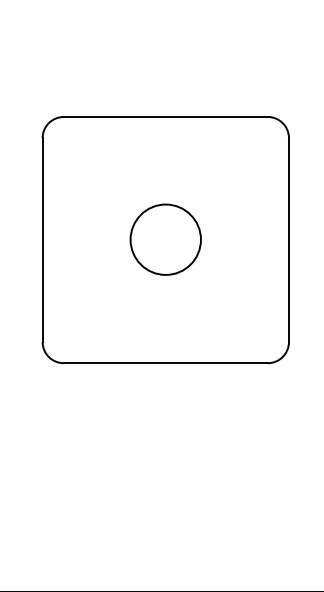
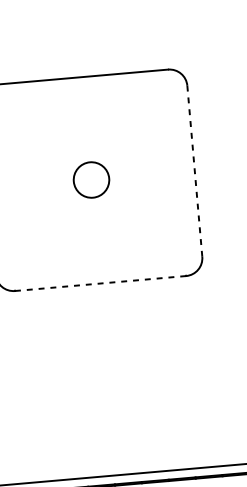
circle: (165, 239) -> (91, 179), size x0.6
line: (288, 240) -> (194, 171), solid -> dashed
line: (166, 363) -> (101, 283), solid -> dashed

